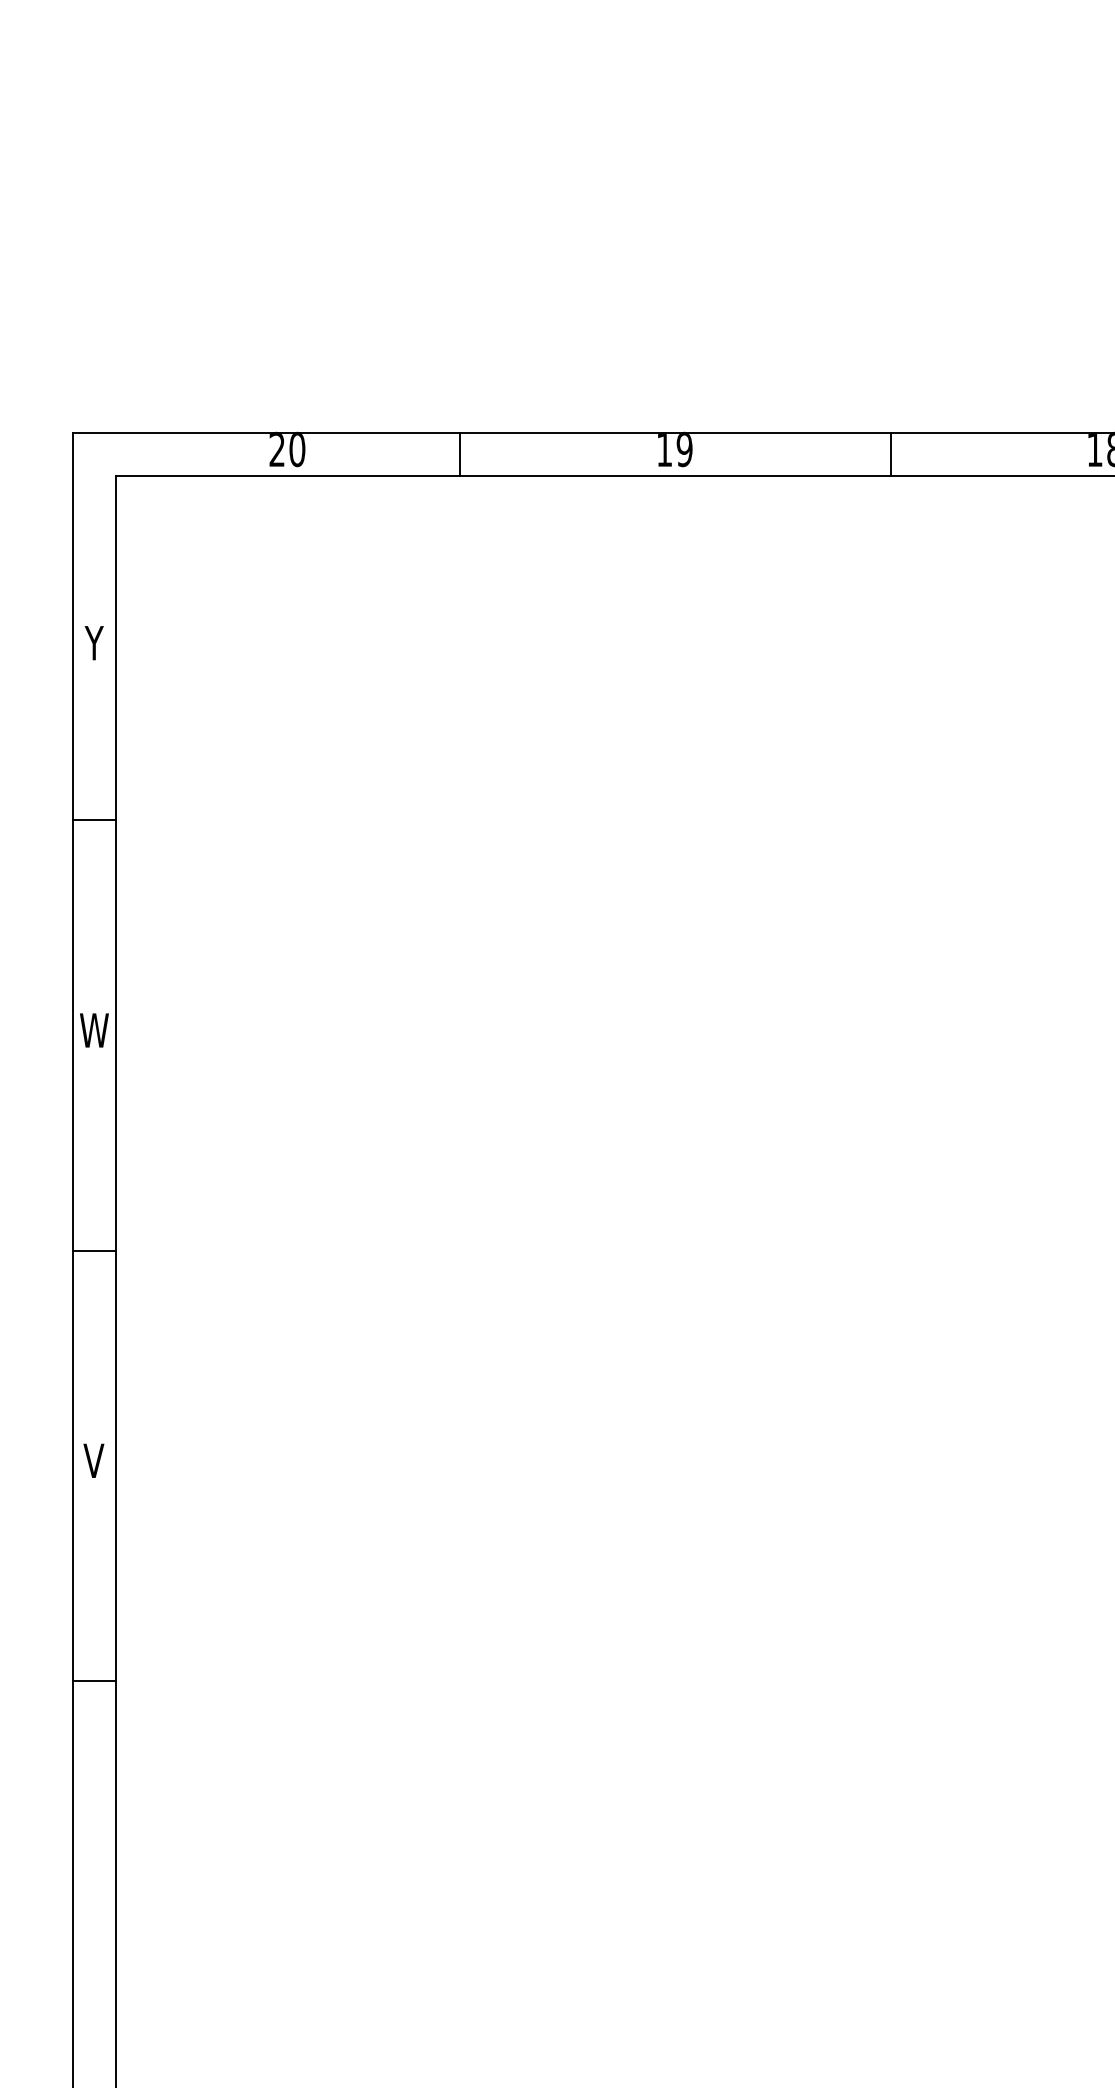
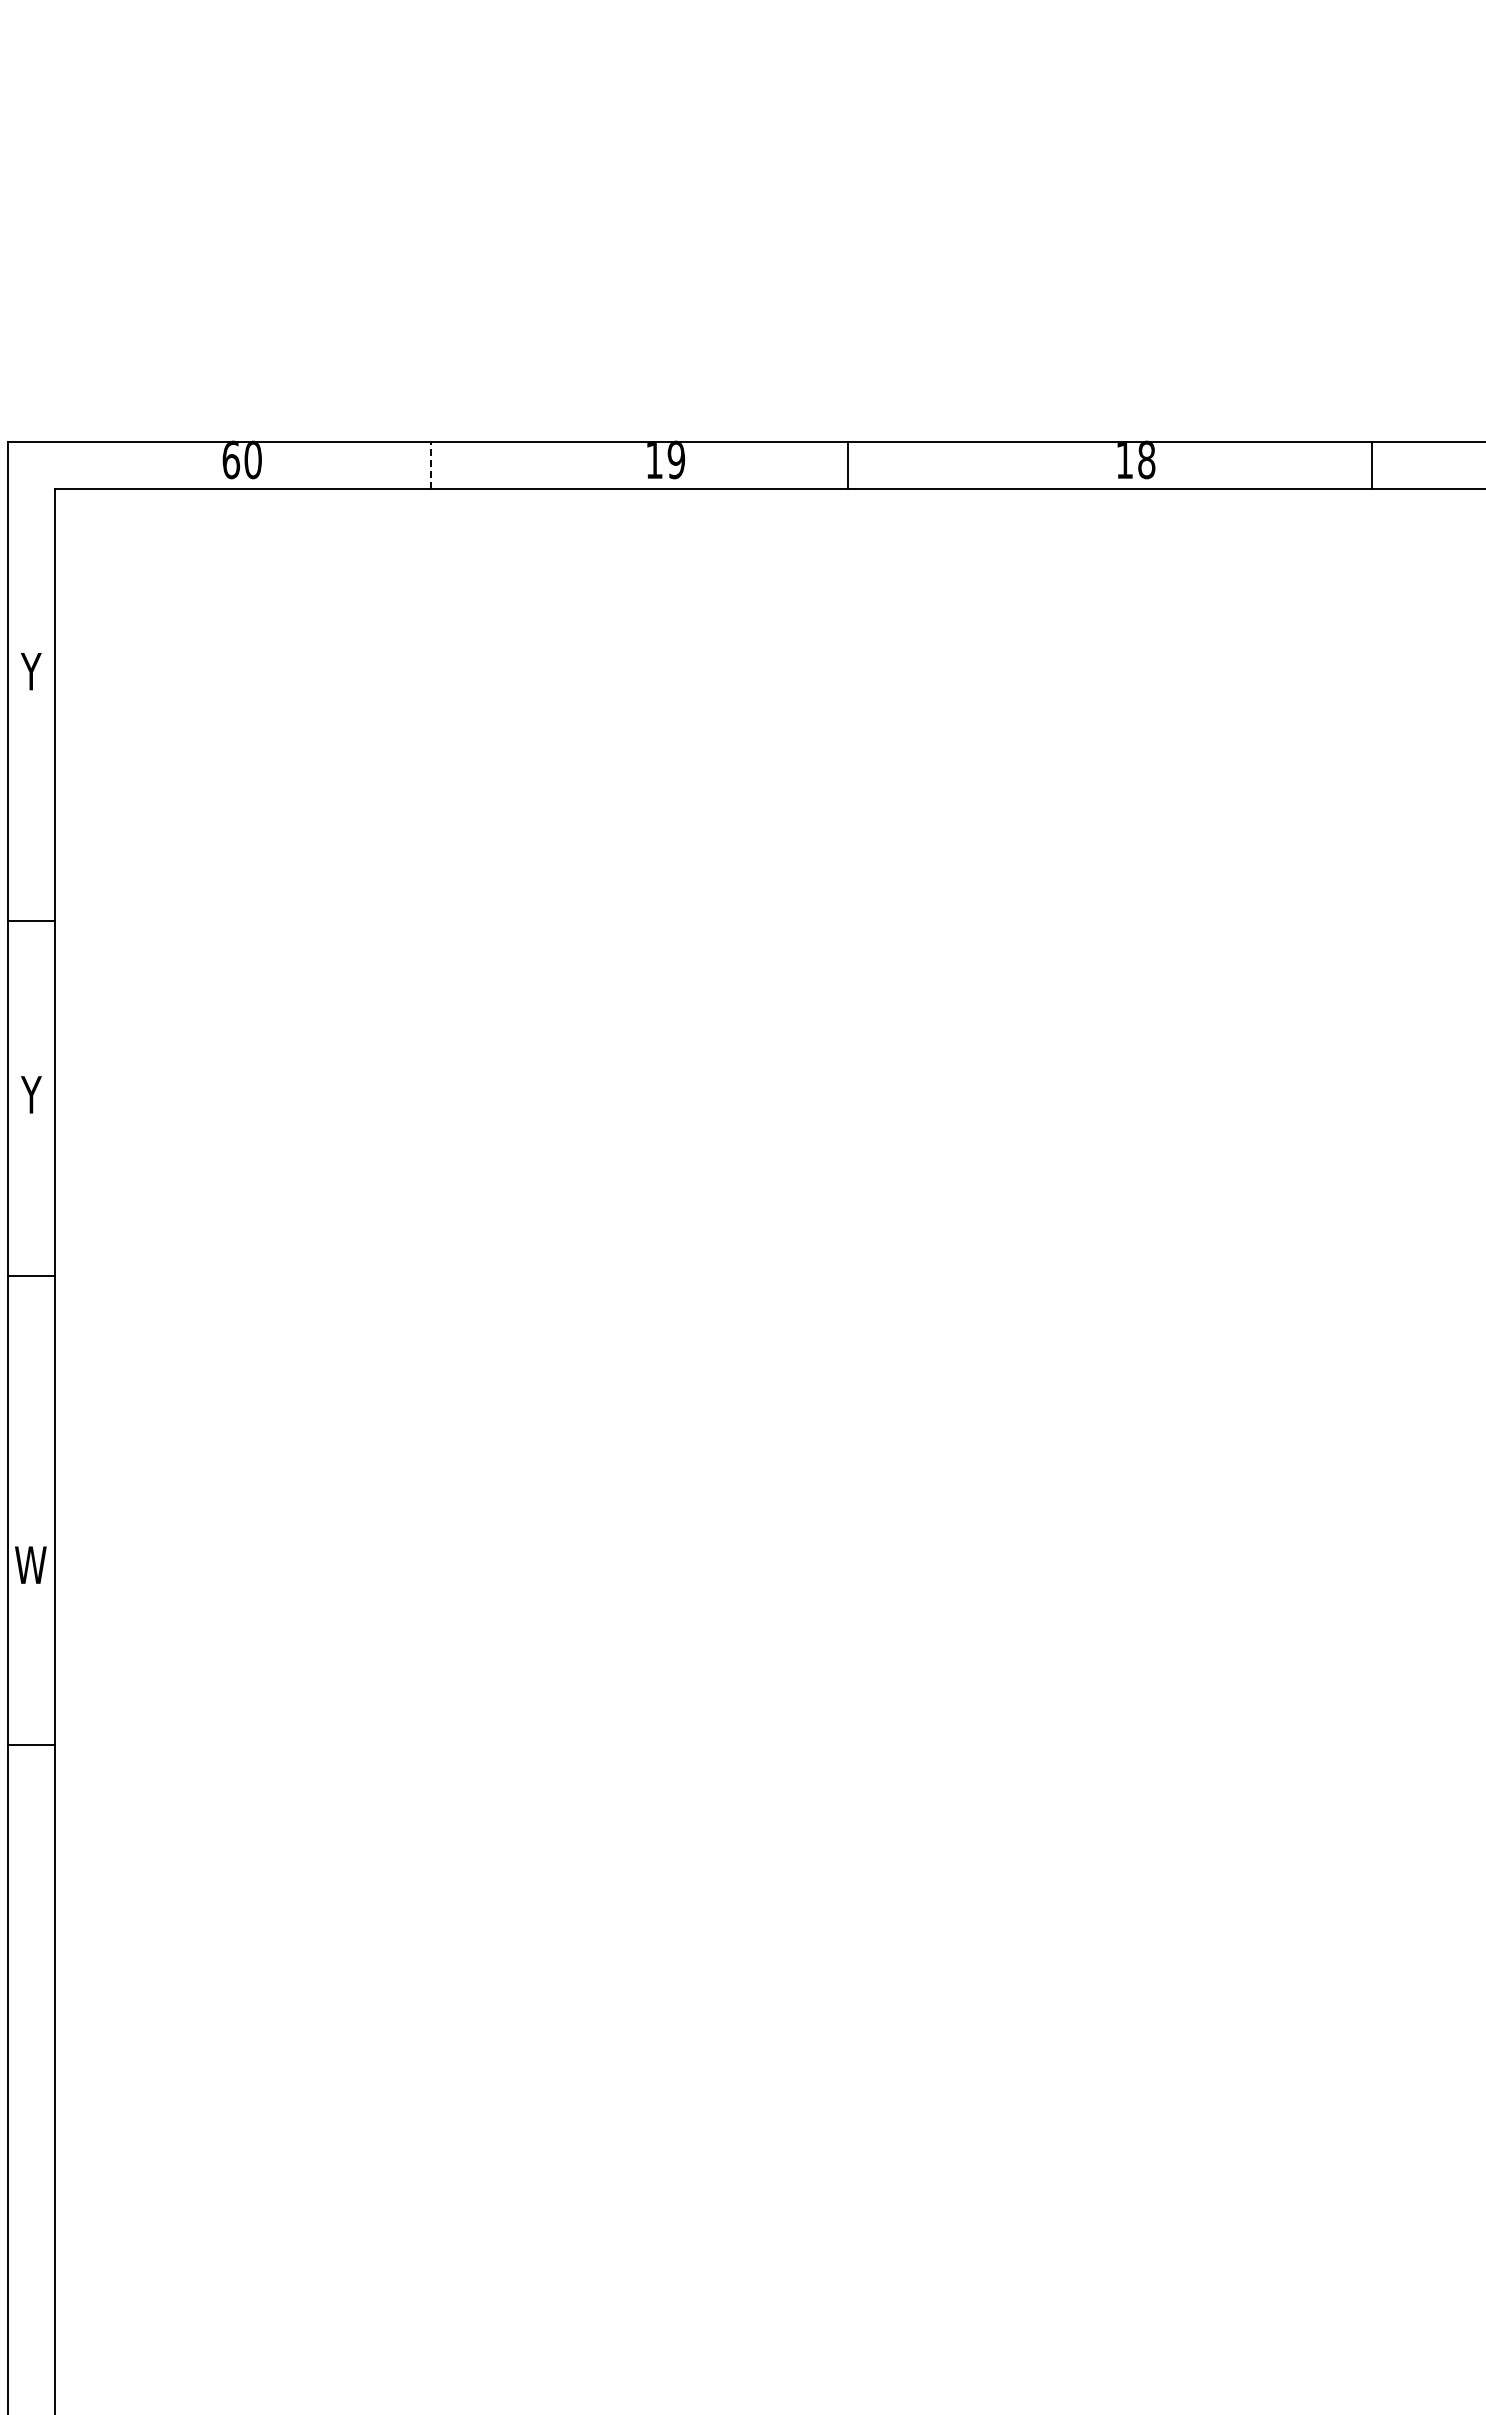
text: (277, 449) -> (231, 459), 20 -> 60
line: (890, 453) -> (848, 464), moved
line: (460, 454) -> (431, 465), solid -> dashed
line: (93, 820) -> (30, 921), moved
text: (94, 1030) -> (31, 1094), W -> Y
line: (93, 1250) -> (30, 1276), moved
text: (93, 1460) -> (30, 1564), V -> W
line: (93, 1680) -> (30, 1744), moved

